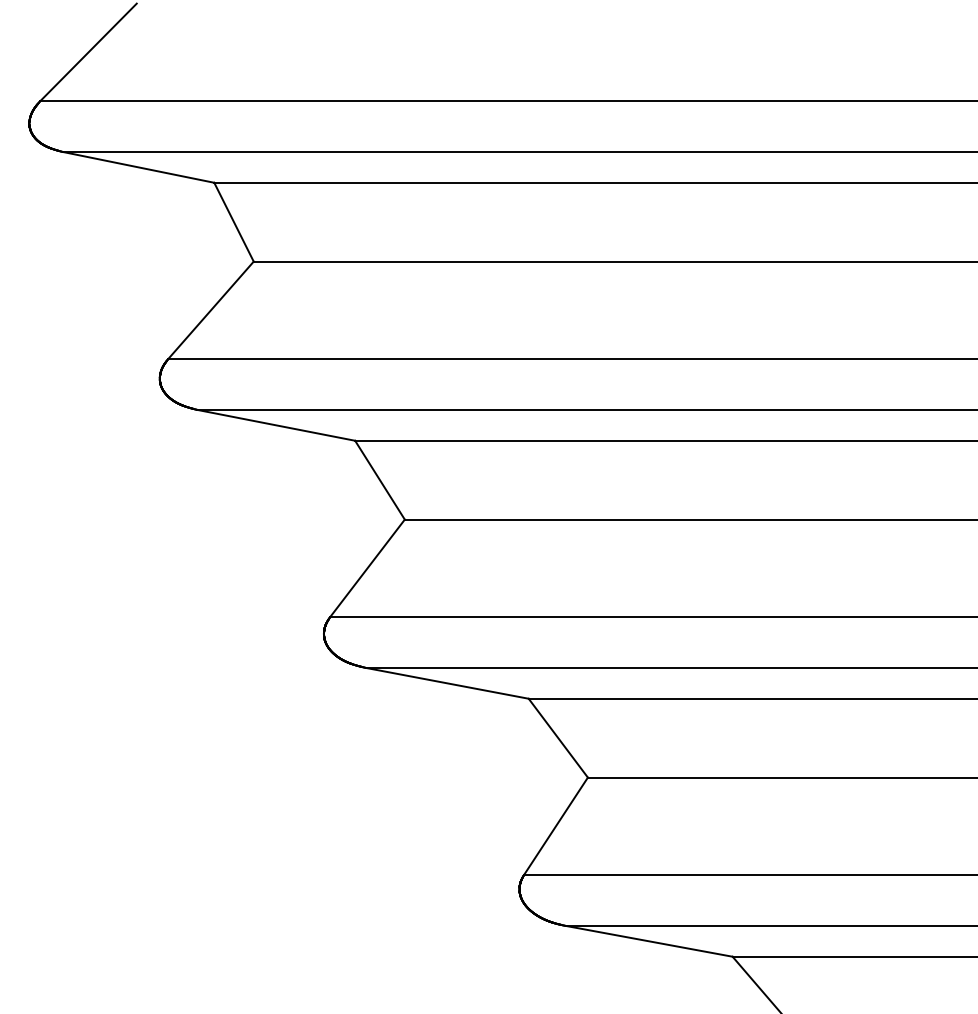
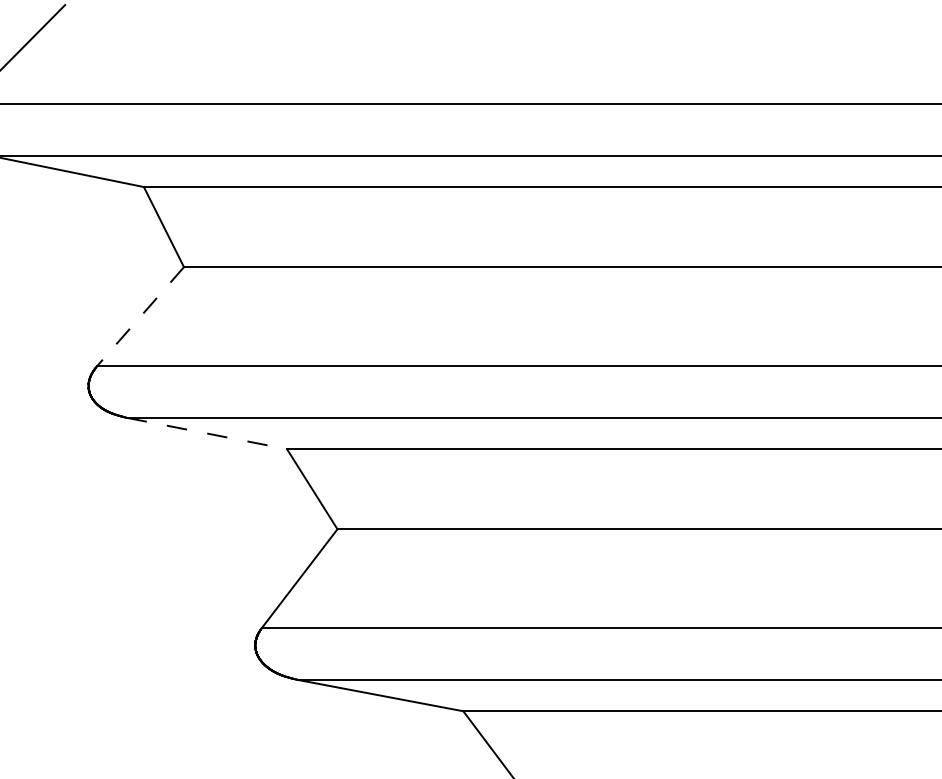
line: (210, 310) -> (140, 316), solid -> dashed
line: (276, 425) -> (207, 433), solid -> dashed

